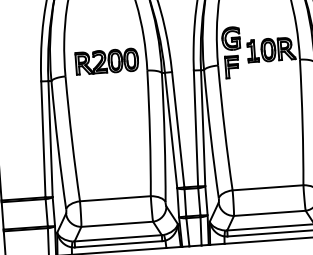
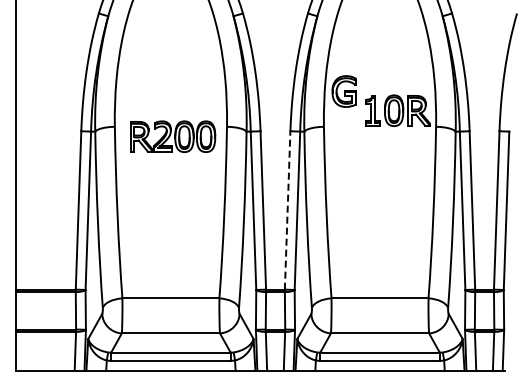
part: (107, 61) -> (173, 136), moved
part: (231, 67) -> (342, 130), removed
line: (195, 127) -> (287, 209), solid -> dashed

